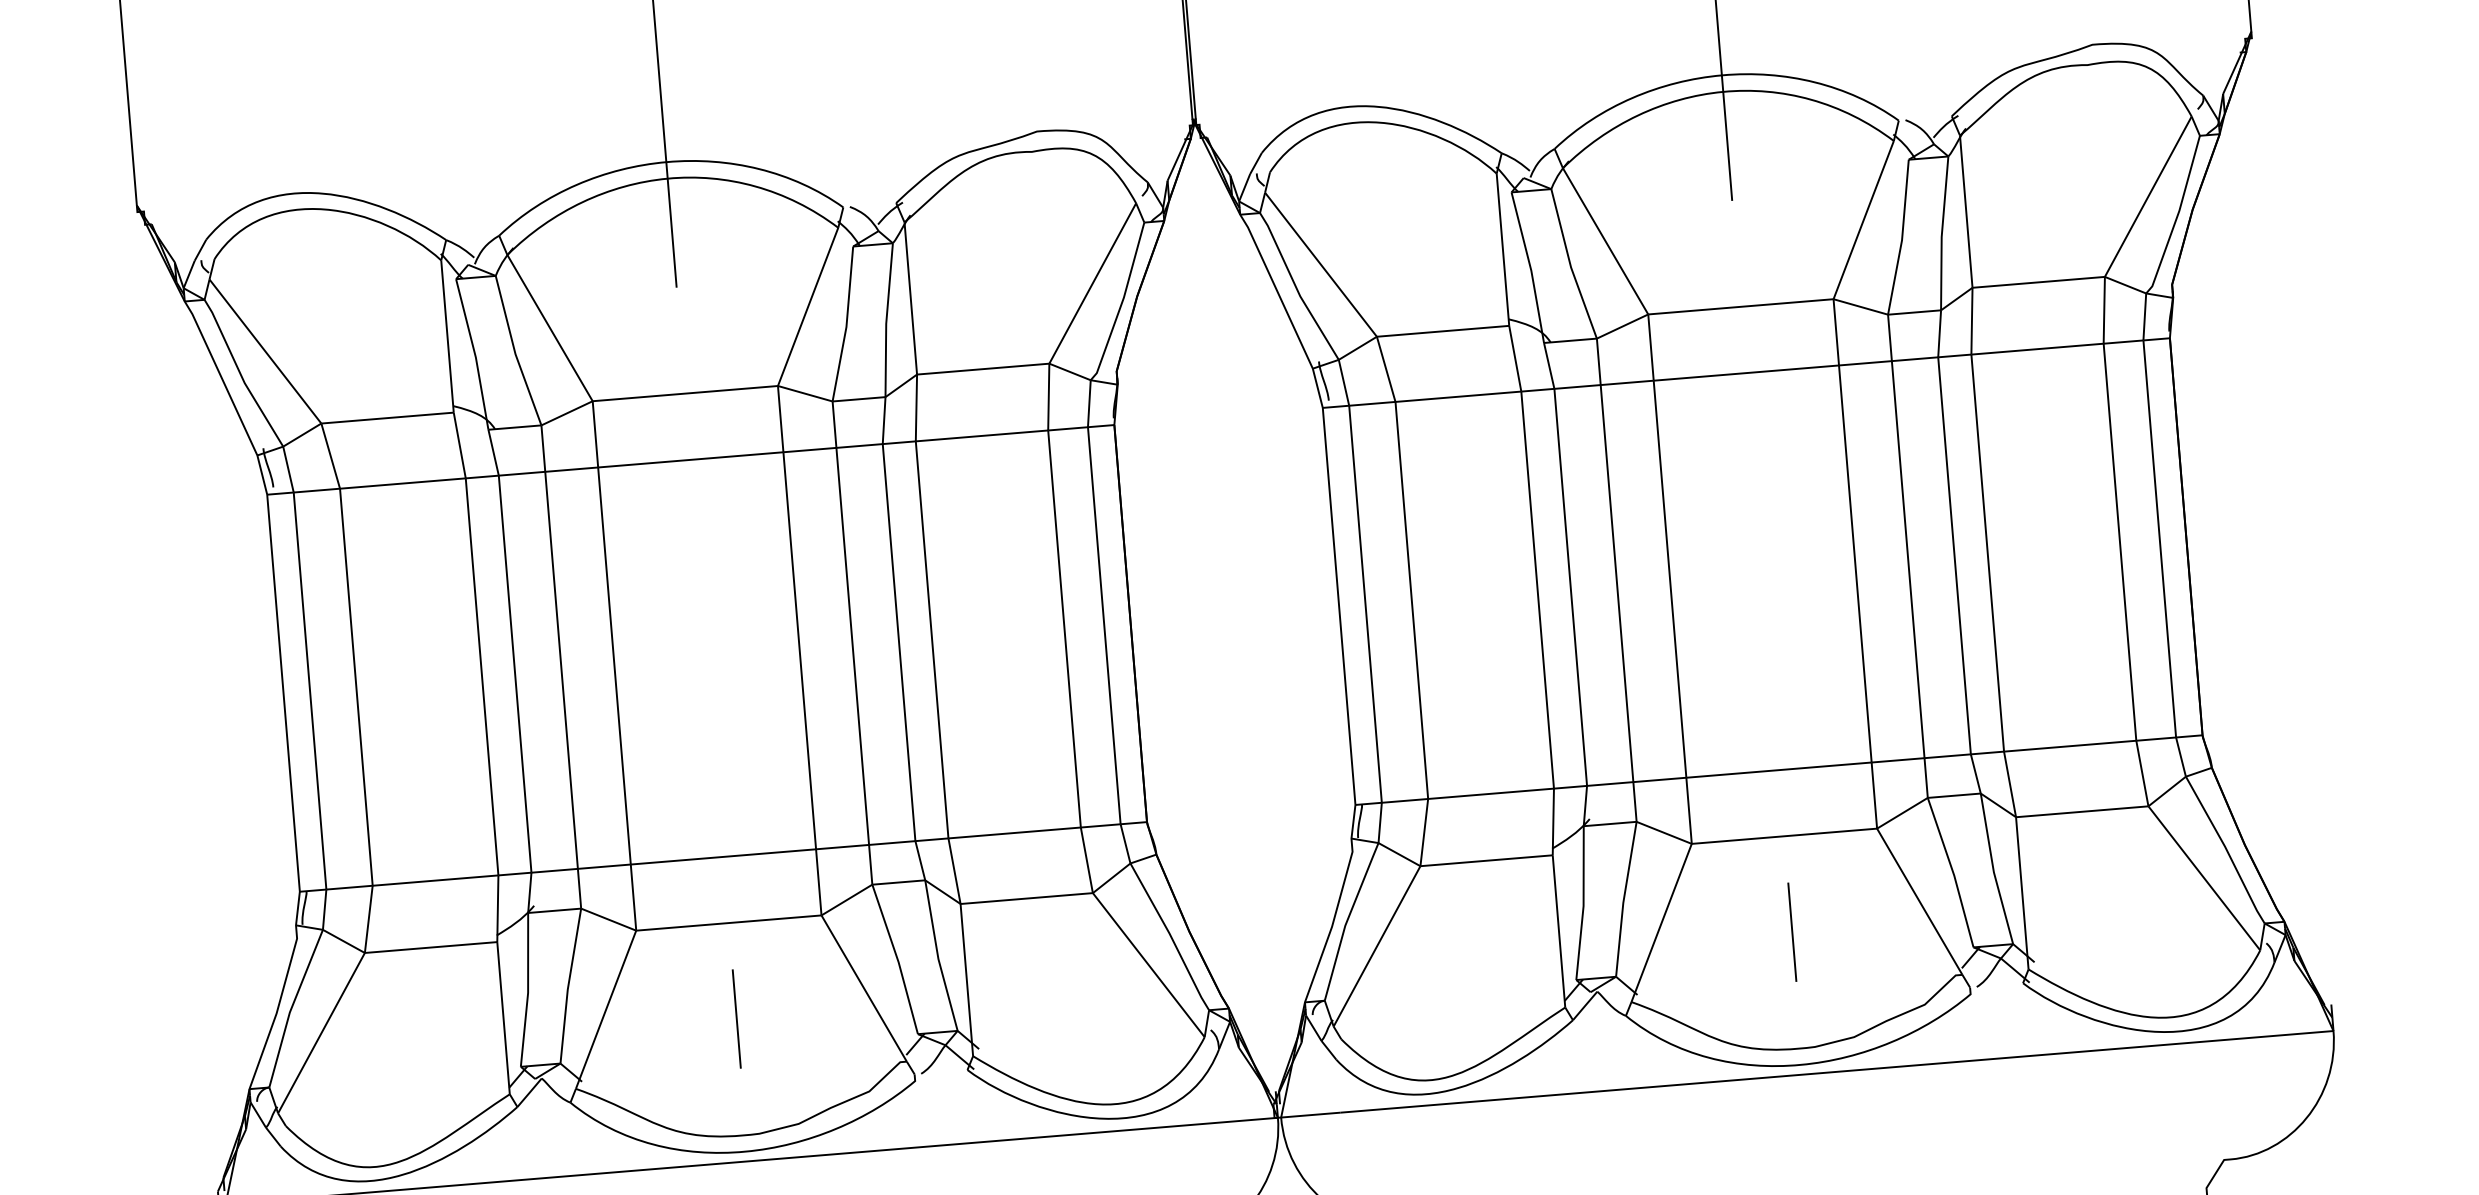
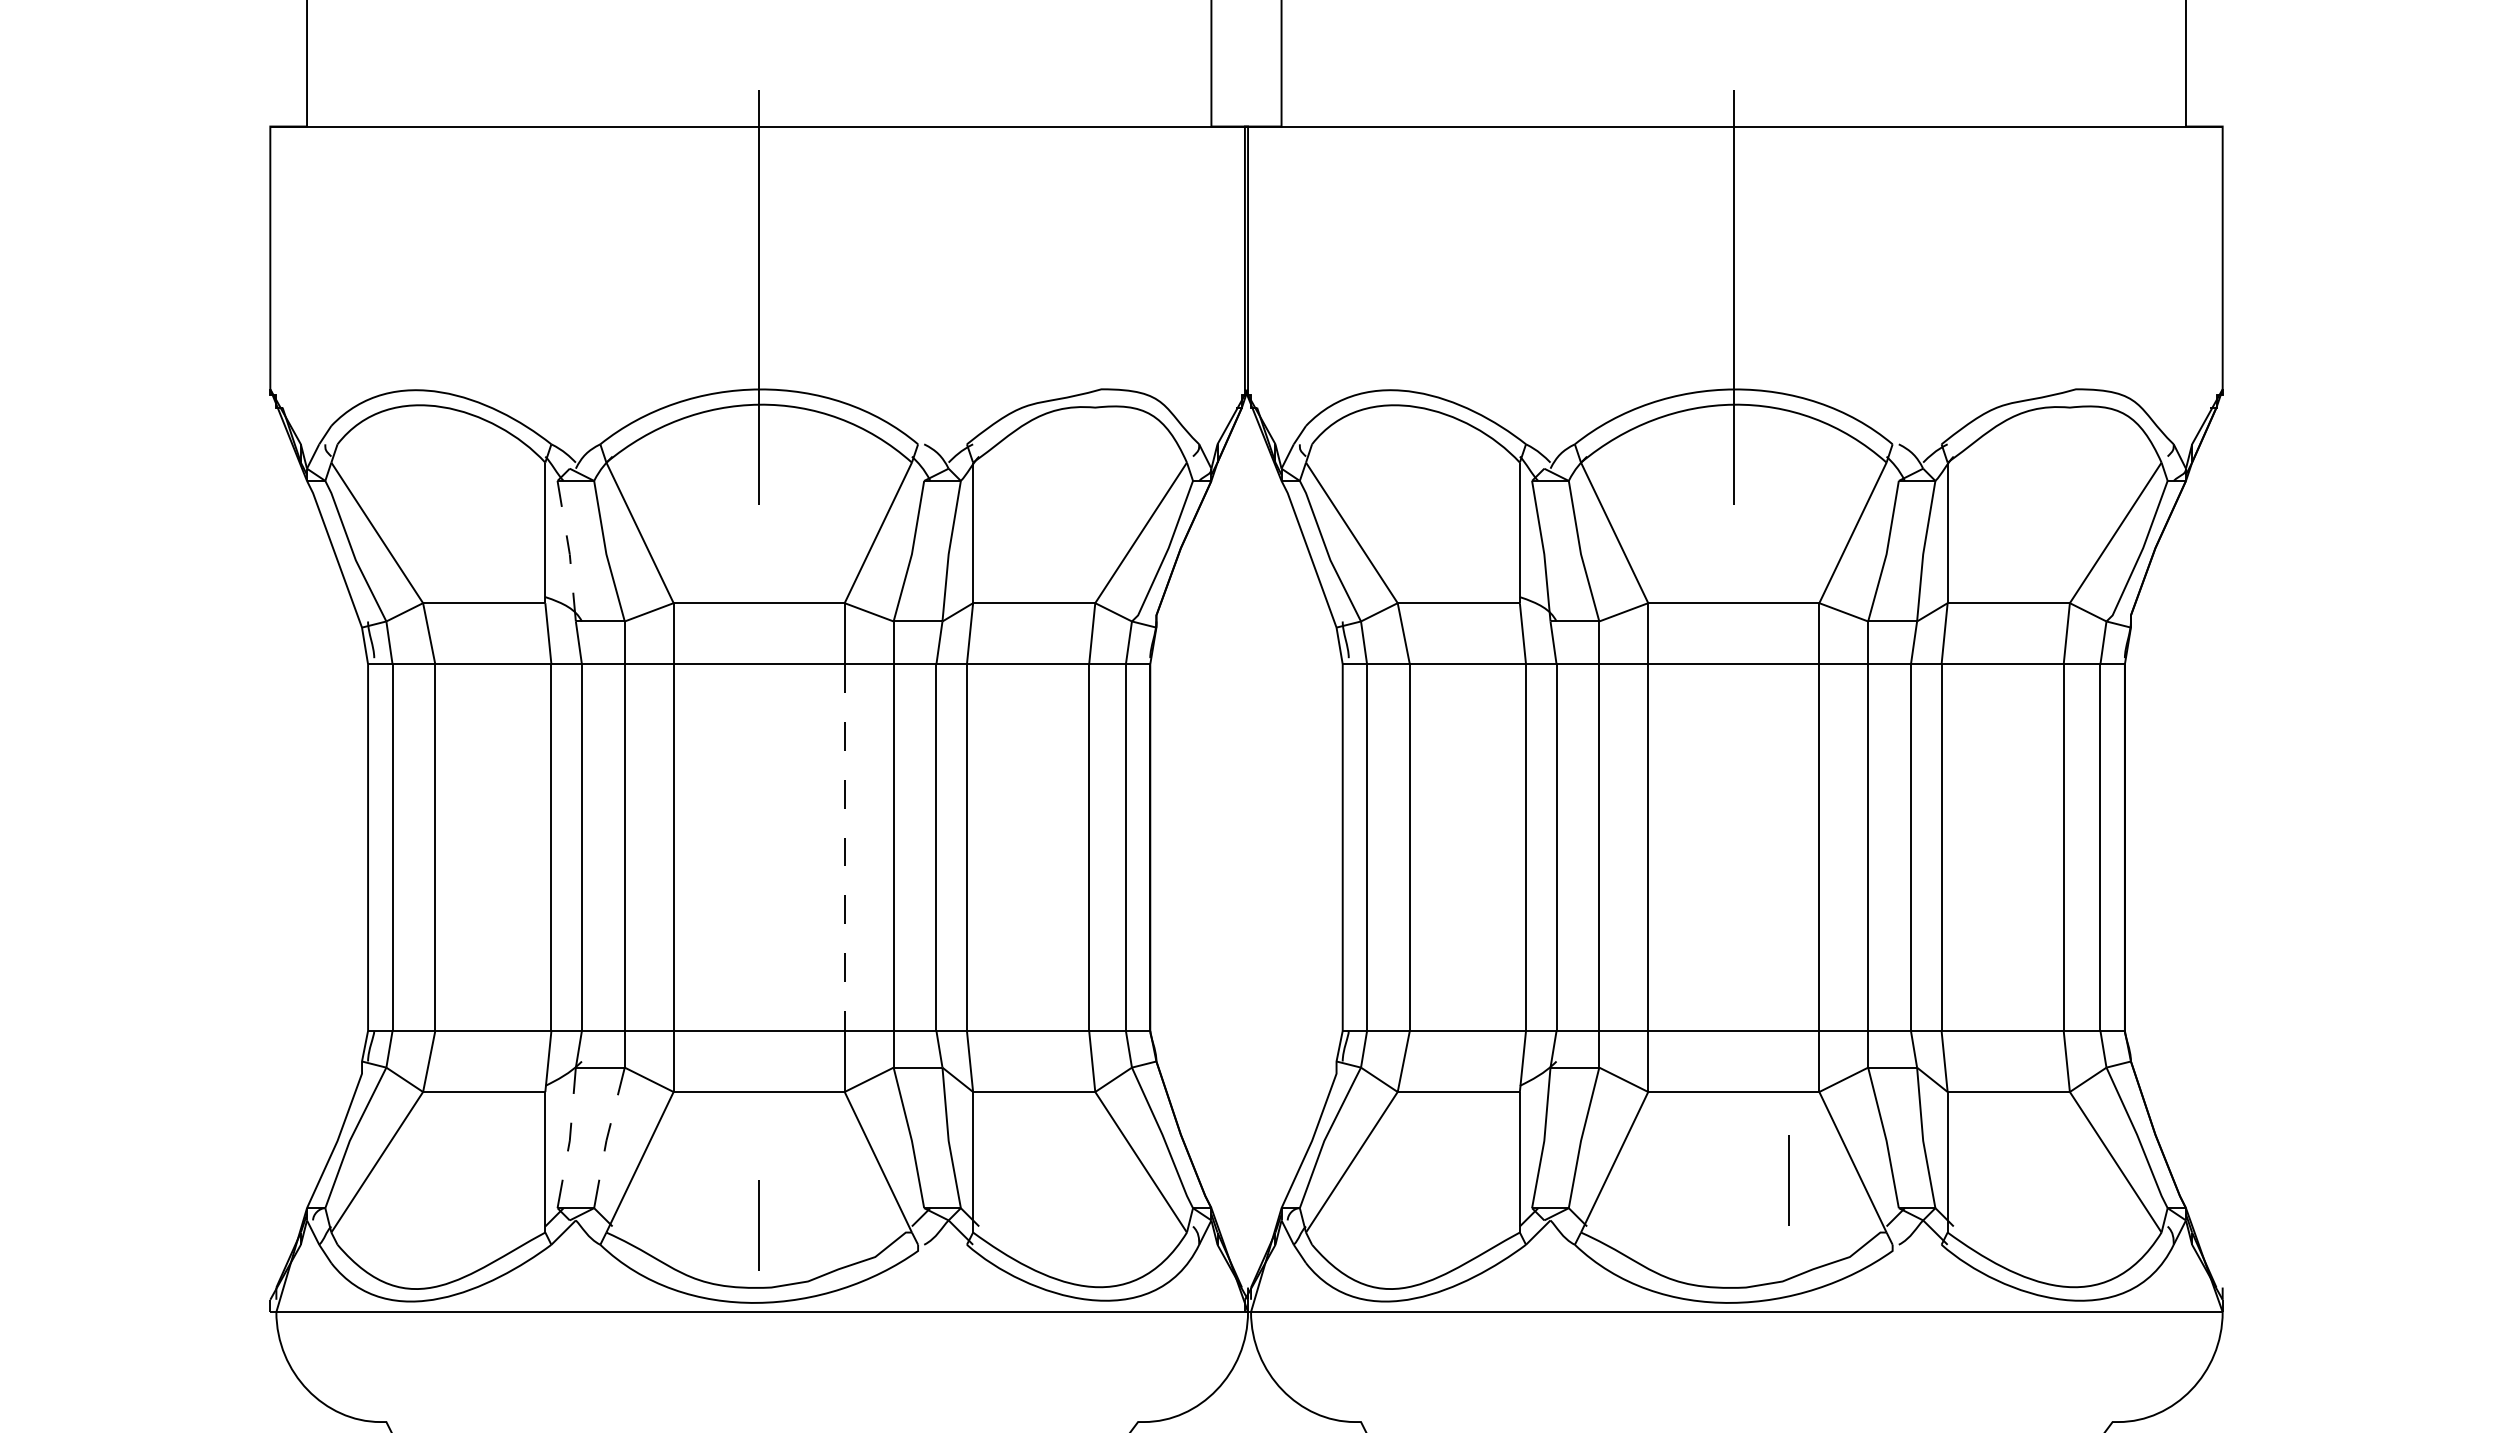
line: (475, 354) -> (569, 551), solid -> dashed
line: (799, 651) -> (844, 848), solid -> dashed
line: (1791, 932) -> (1788, 1180), moved
line: (568, 986) -> (607, 1138), solid -> dashed
line: (527, 990) -> (569, 1138), solid -> dashed
line: (736, 1018) -> (758, 1225), moved

